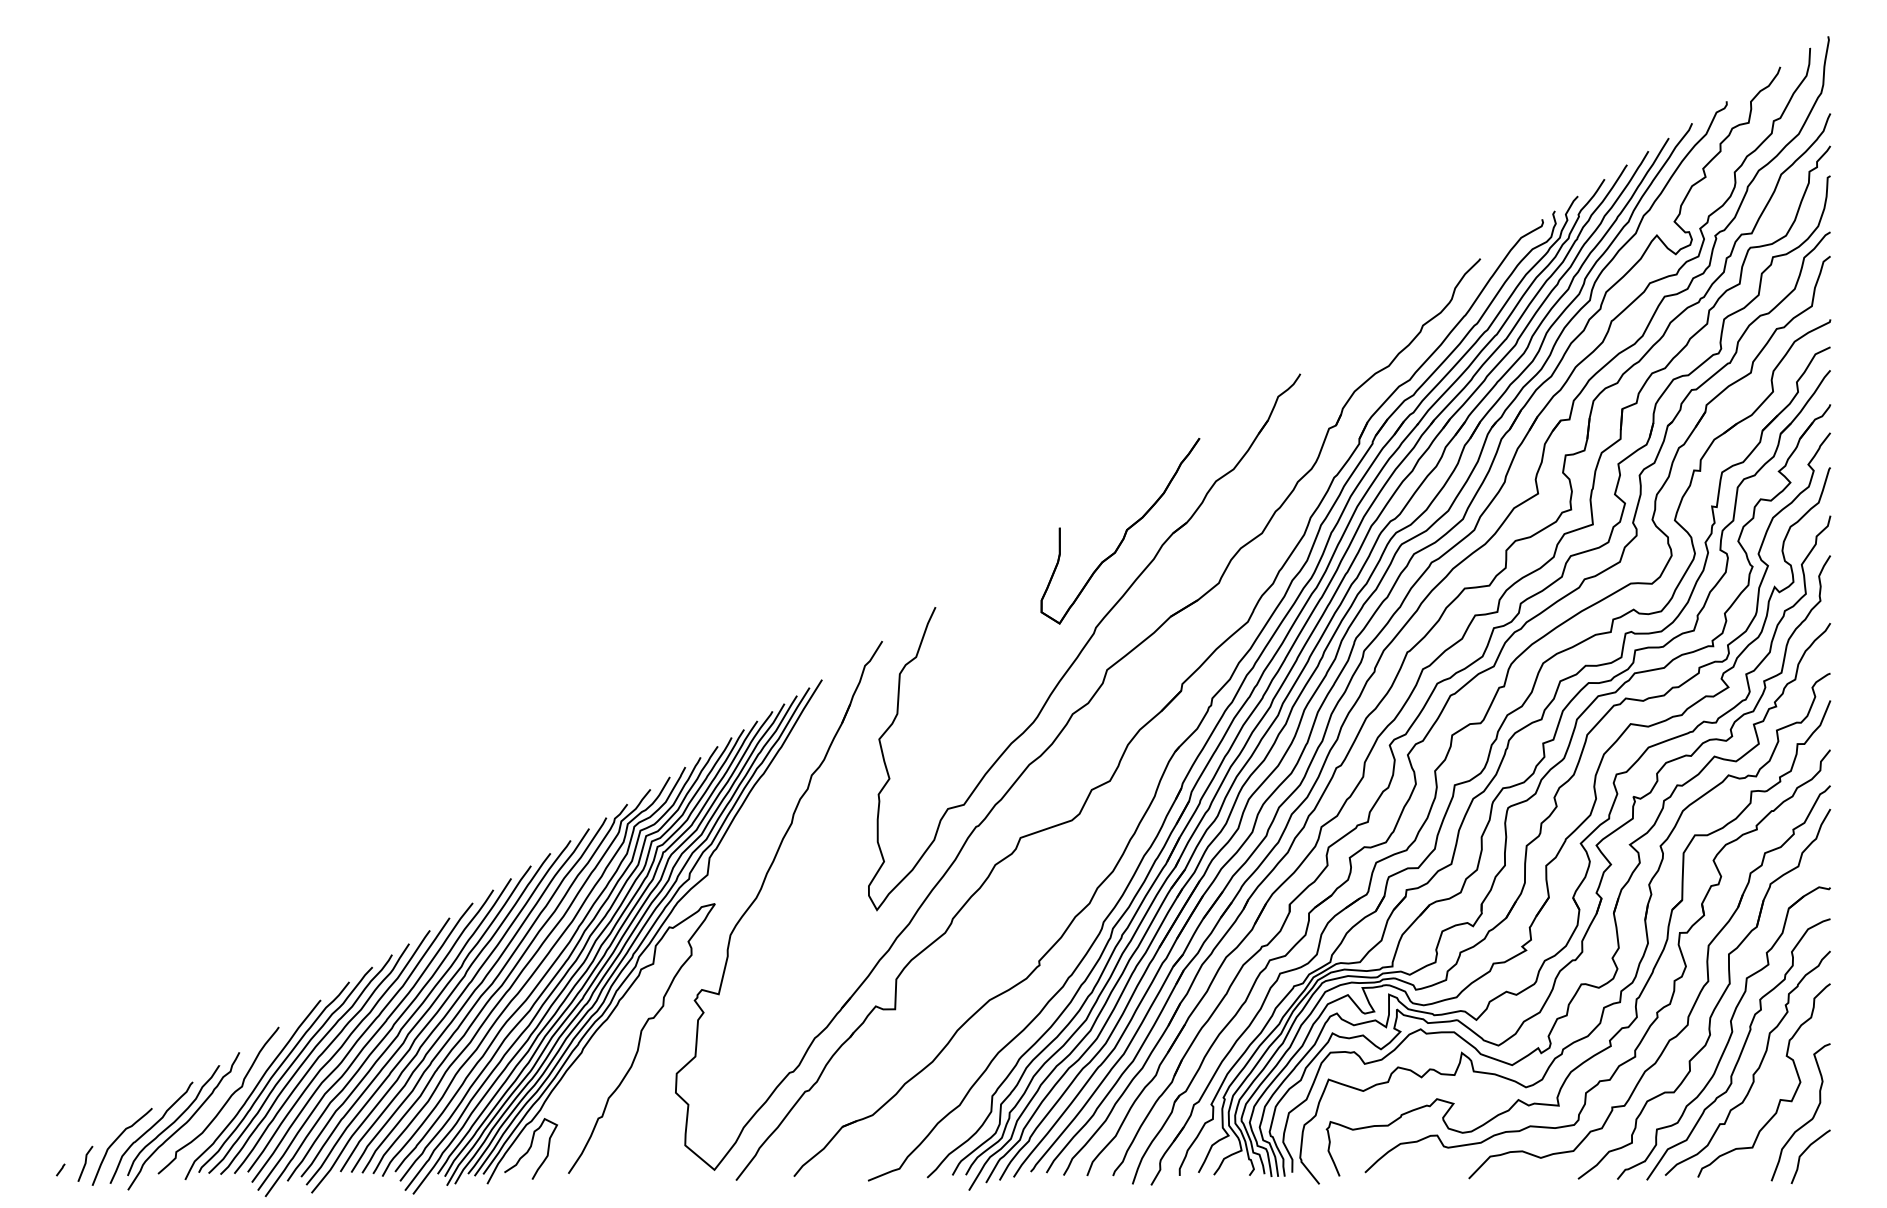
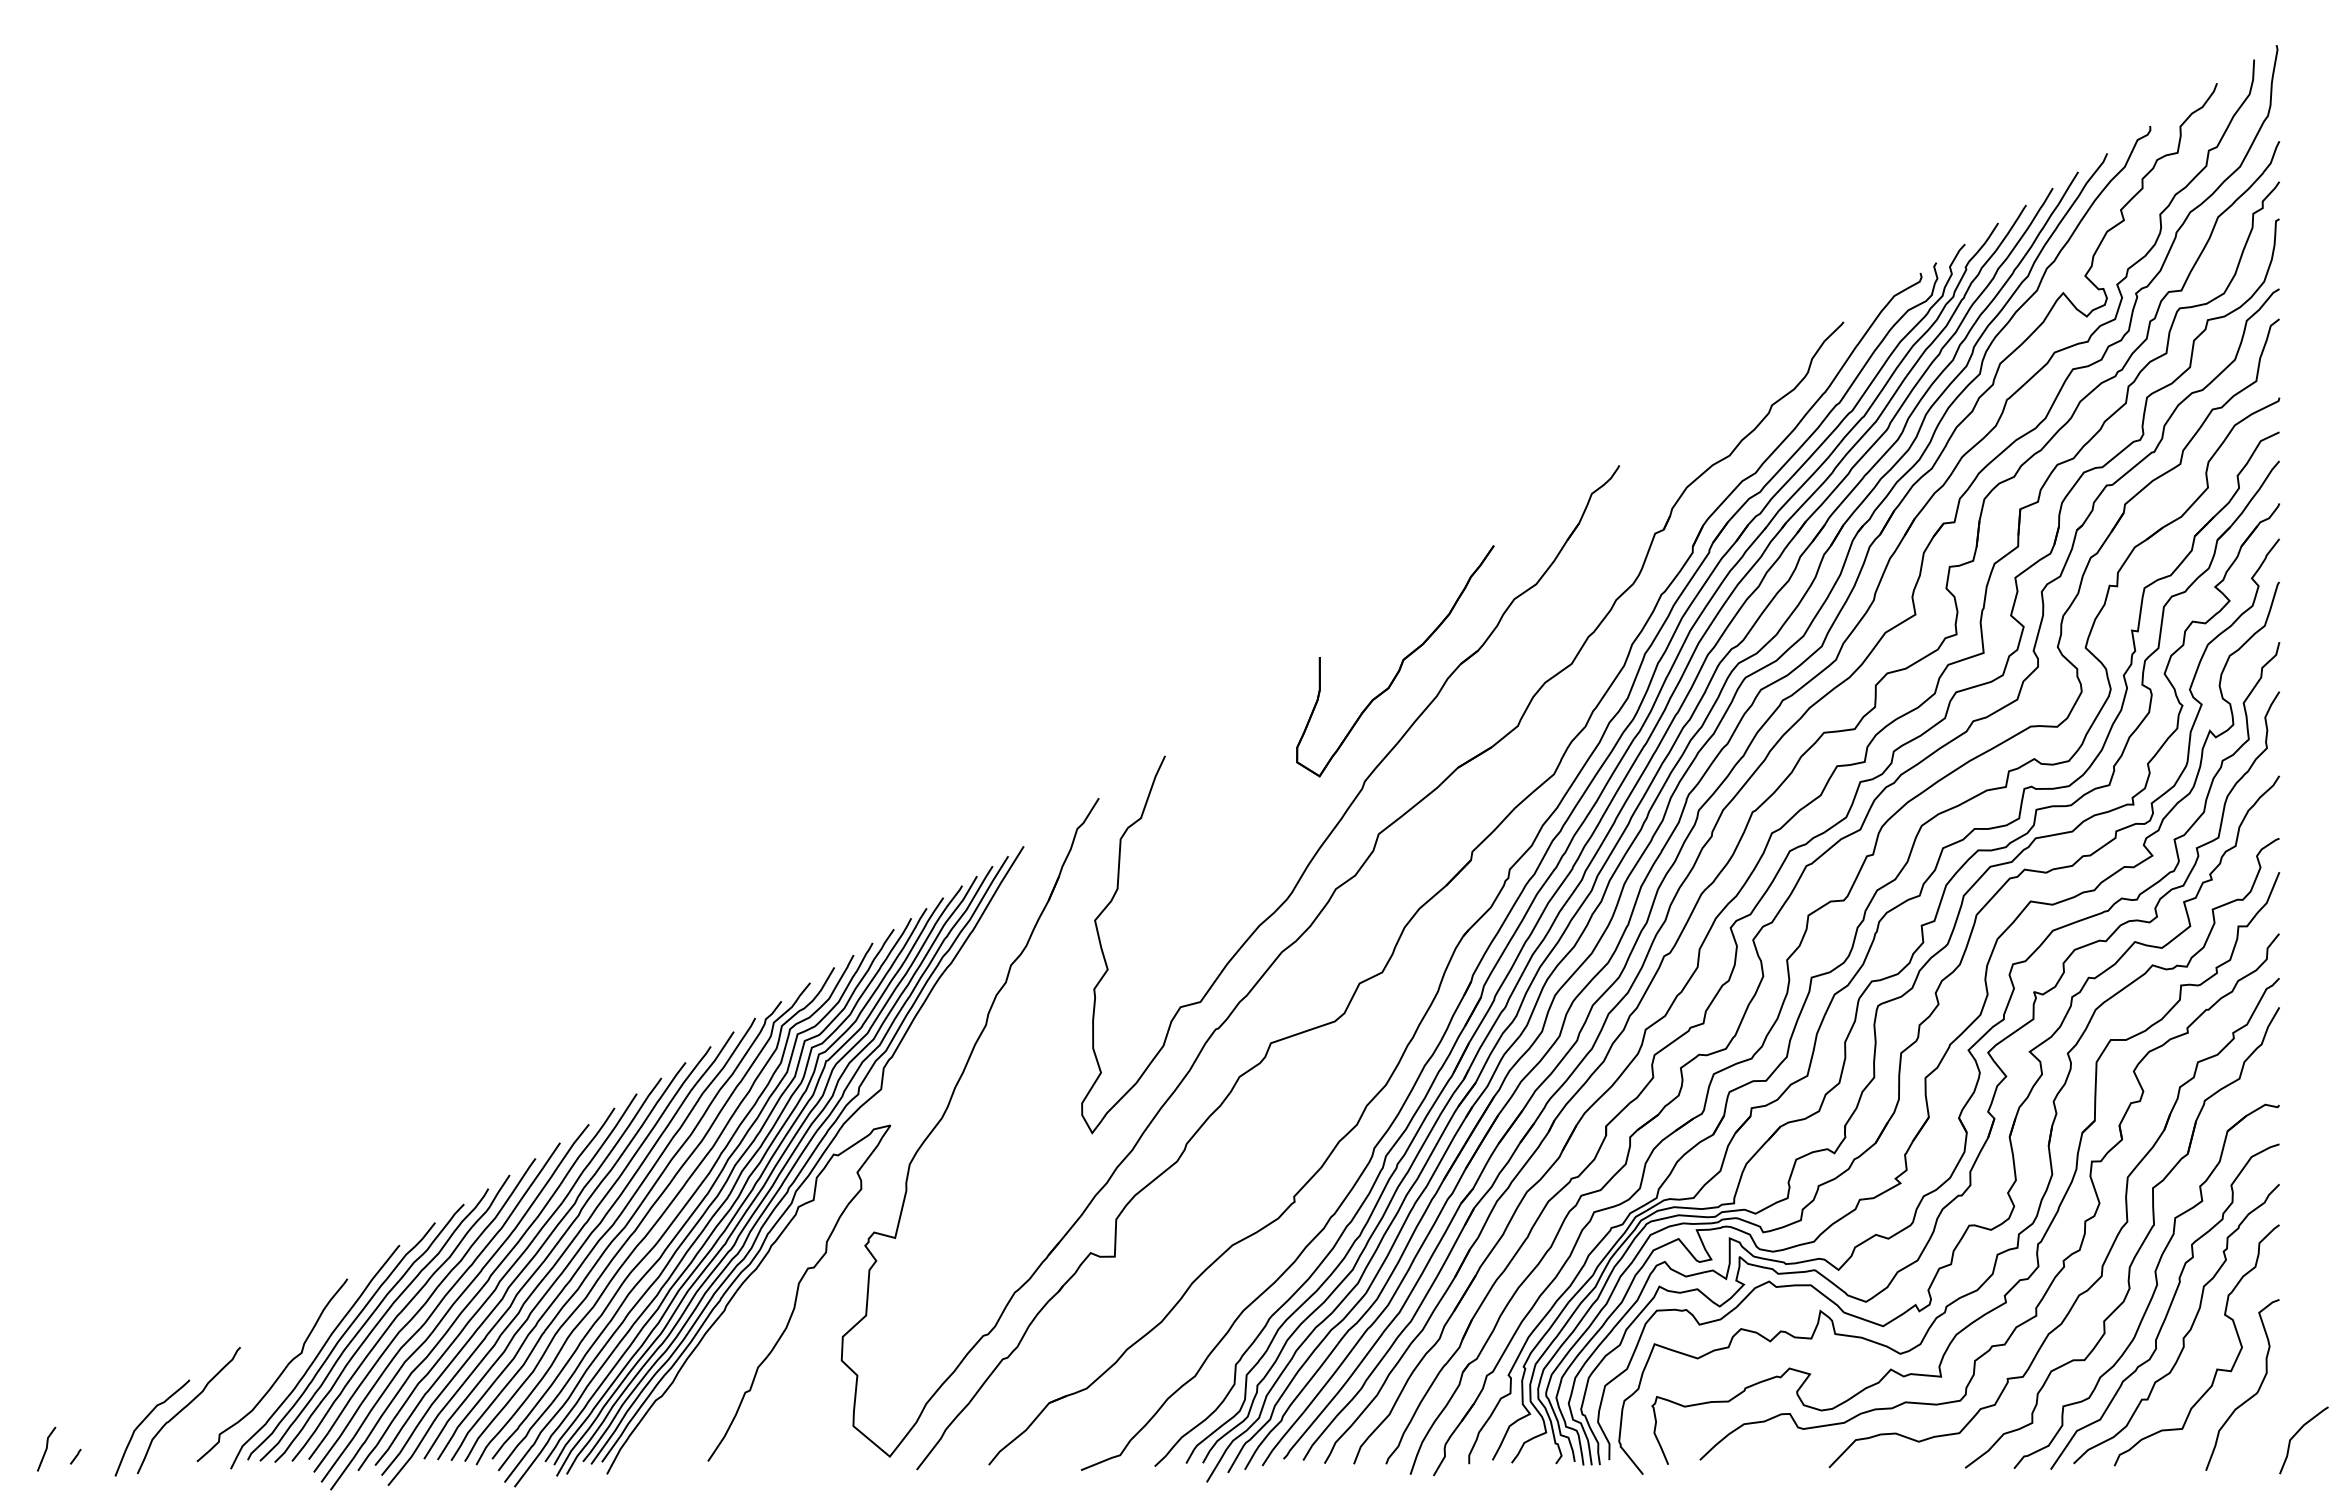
part: (183, 1121) -> (228, 1396), removed
curve: (531, 1148) -> (661, 1429), removed
curve: (1805, 1151) -> (2297, 1433), moved
line: (85, 1163) -> (46, 1448), moved

